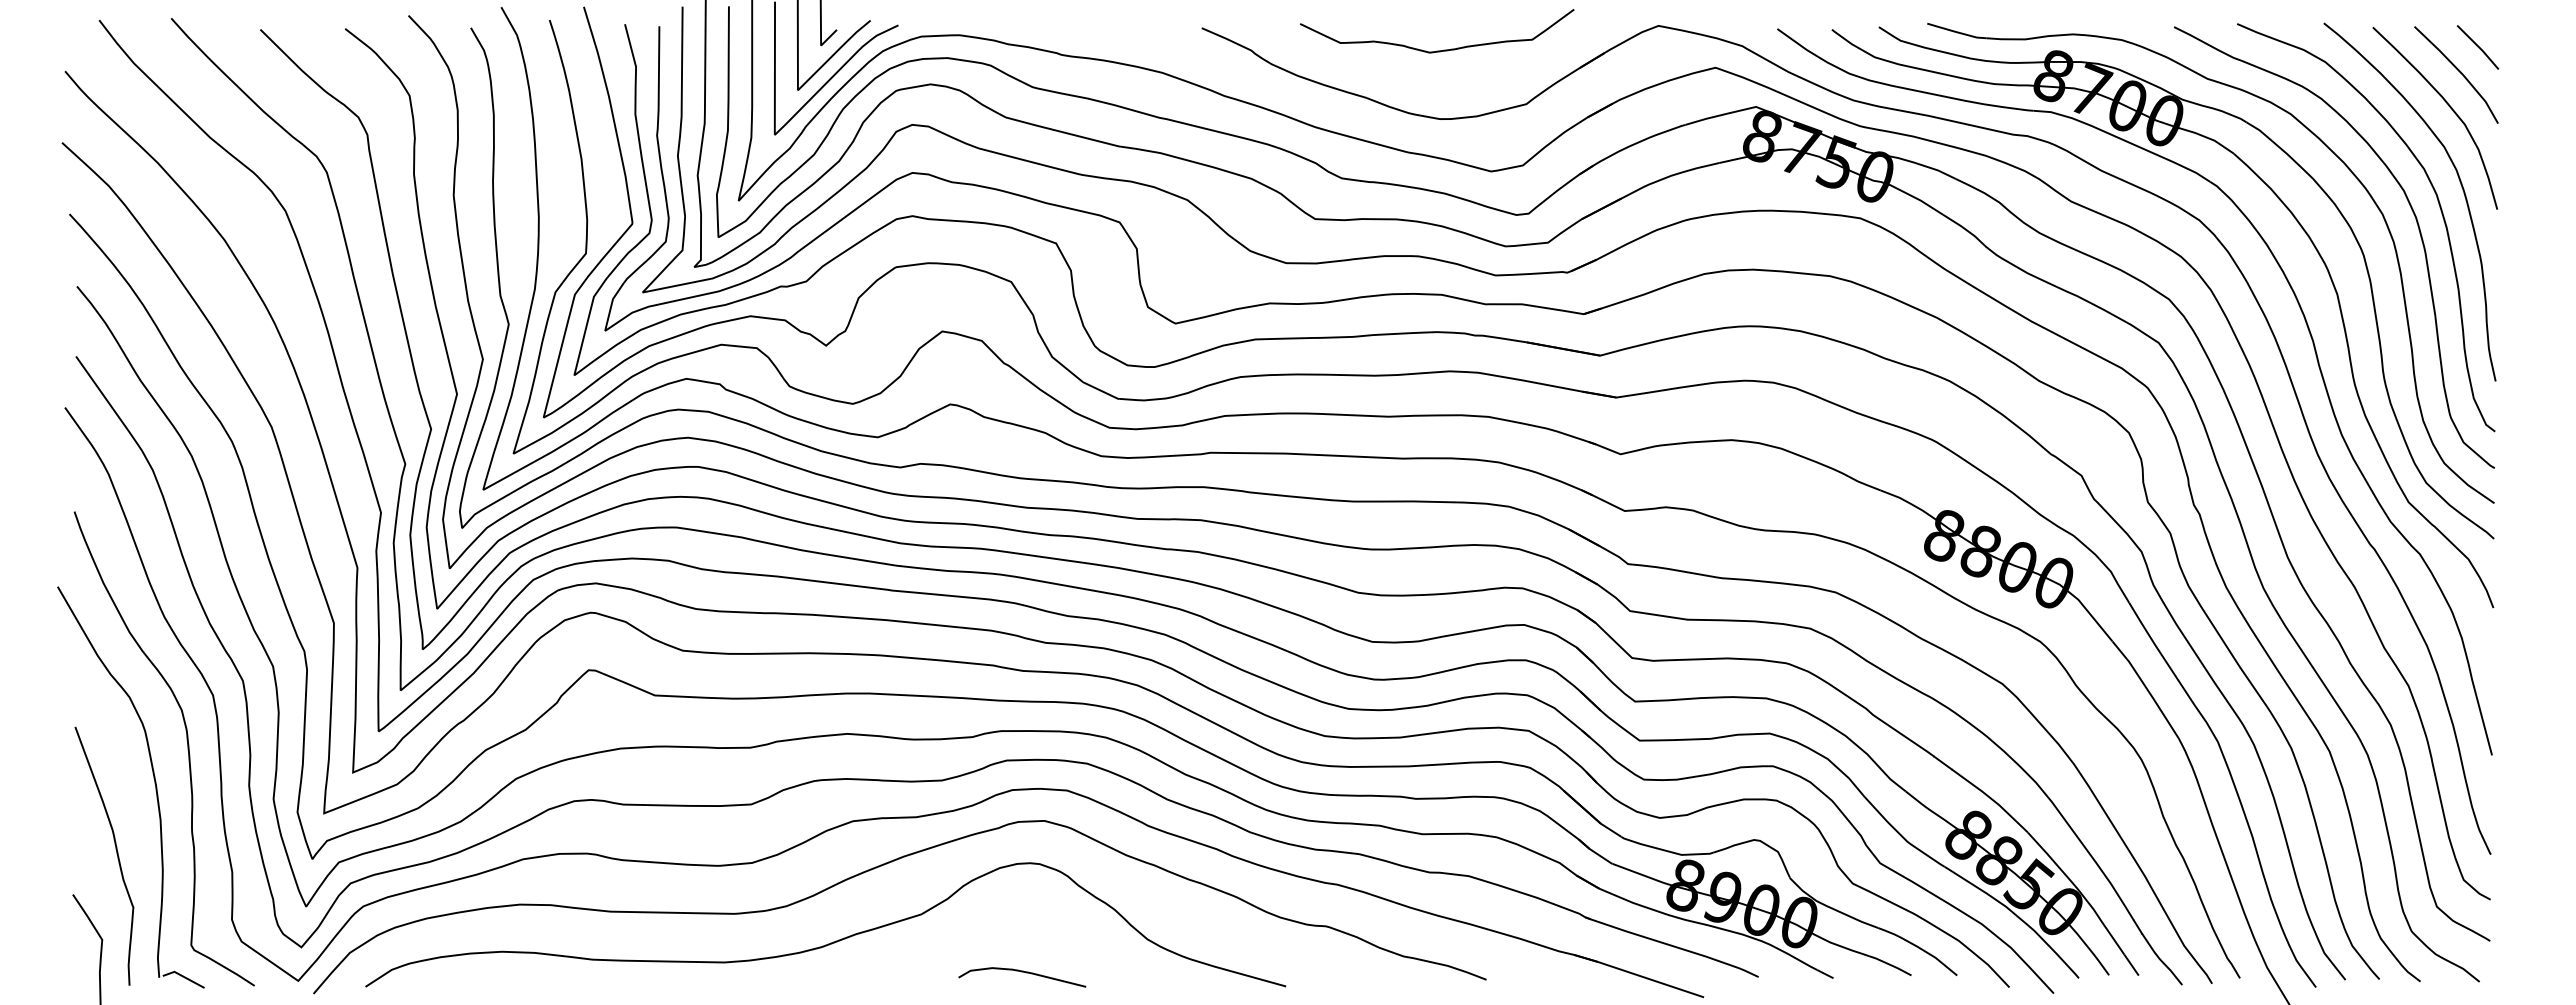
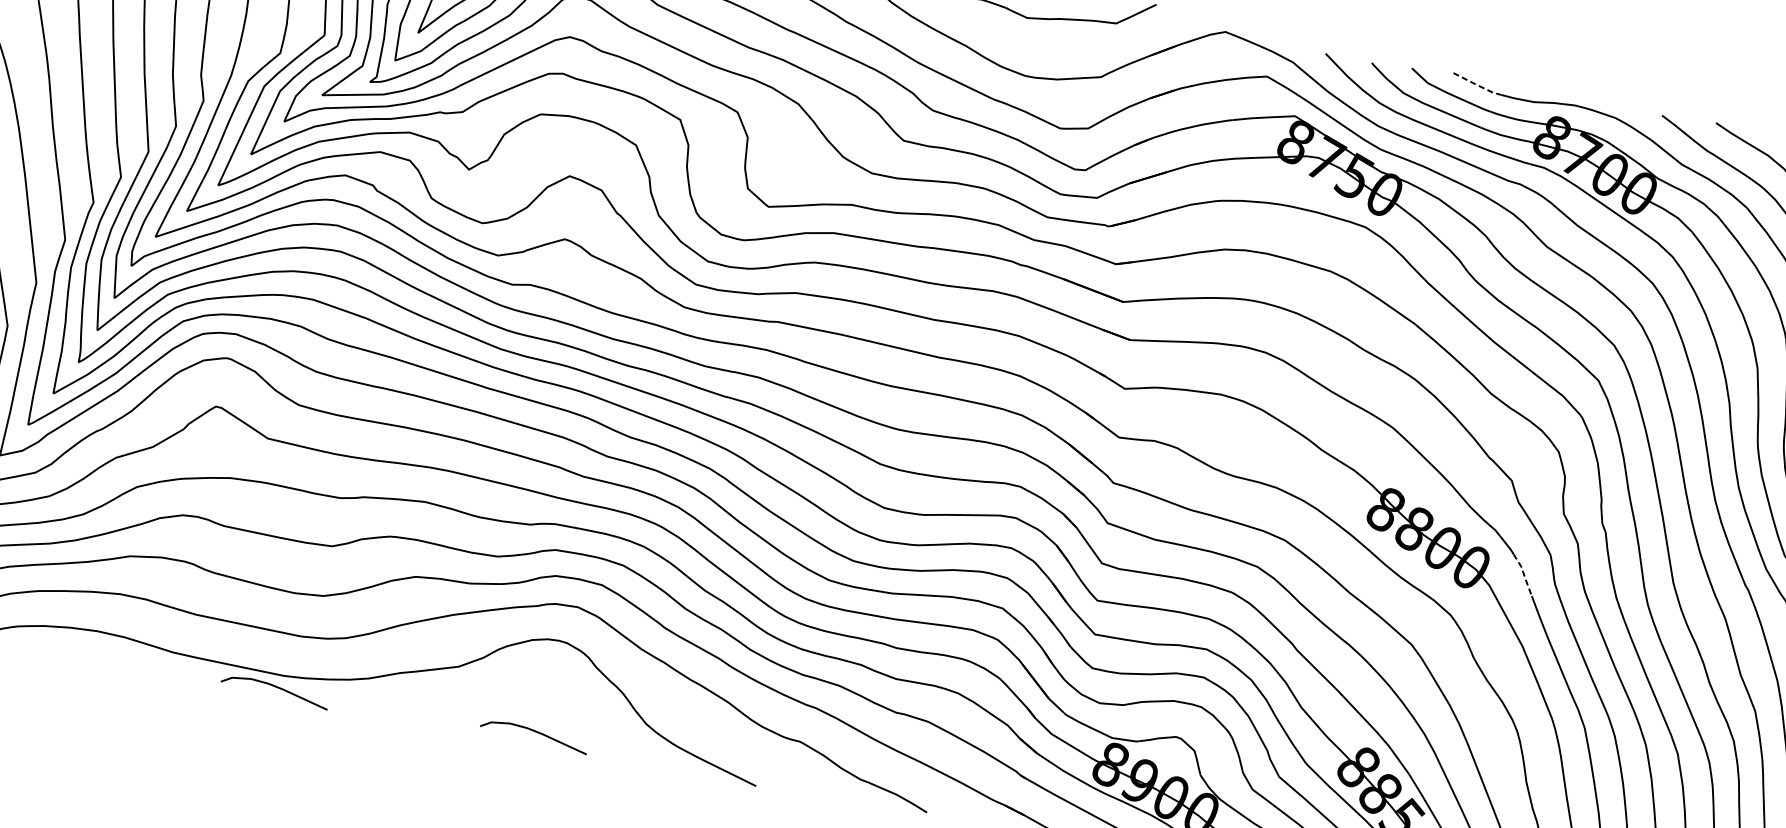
line: (1957, 32) -> (1477, 85), solid -> dashed
line: (2115, 580) -> (1523, 574), solid -> dashed
curve: (717, 977) -> (275, 687), added

